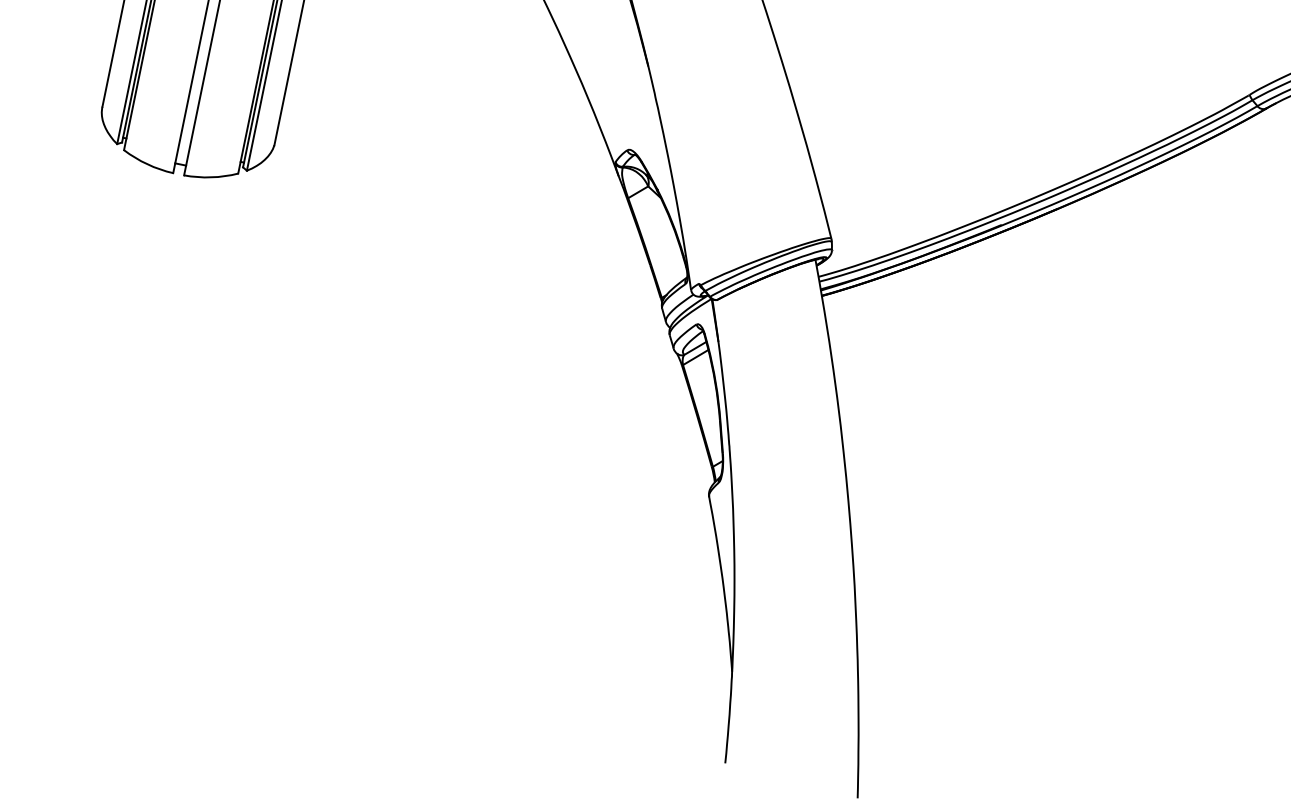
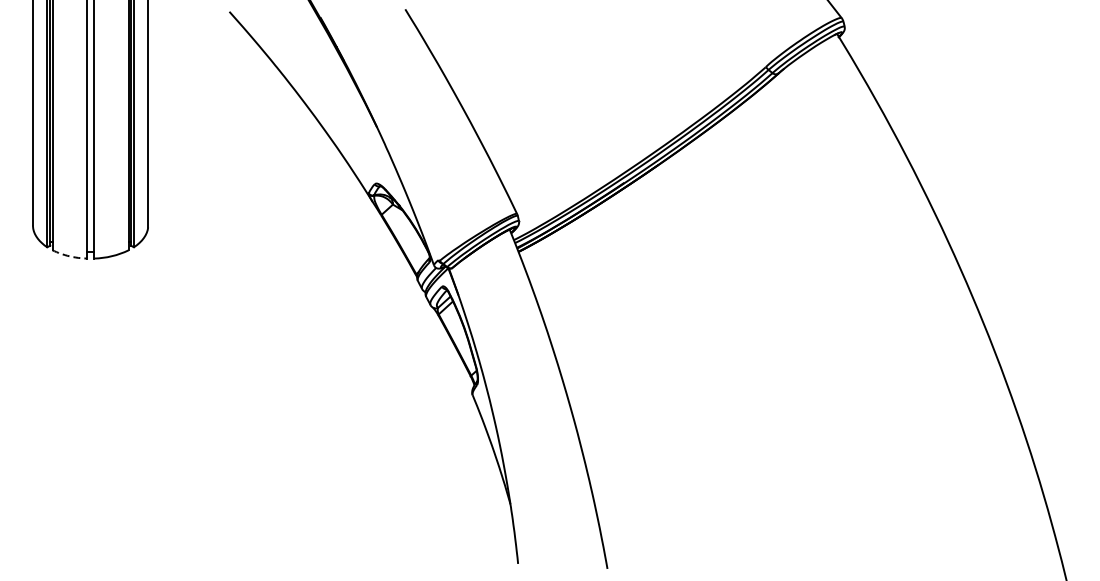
arc: (147, 164) -> (69, 256), solid -> dashed

